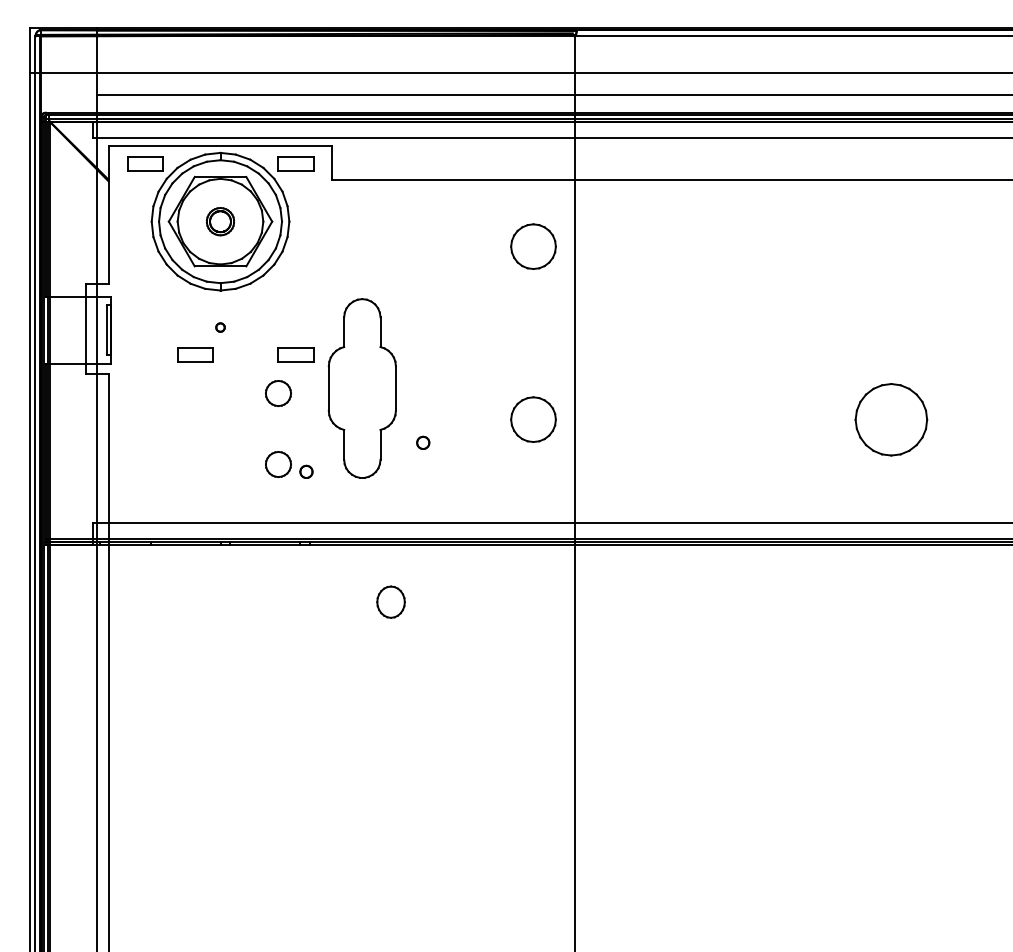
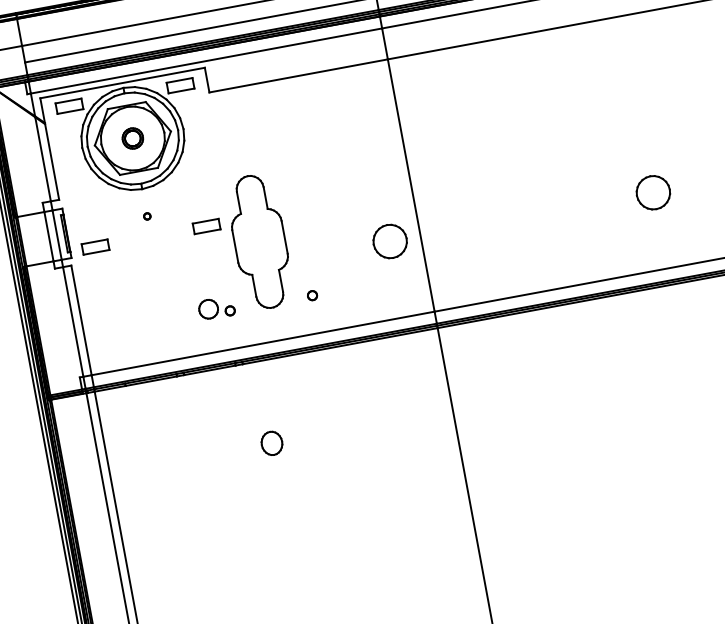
part: (533, 246) -> (366, 114), removed
part: (195, 354) -> (95, 246), moved
part: (278, 393) -> (198, 257), removed
part: (890, 419) -> (652, 192), size x0.62
part: (423, 442) -> (312, 295), moved
part: (390, 601) -> (271, 442), moved

